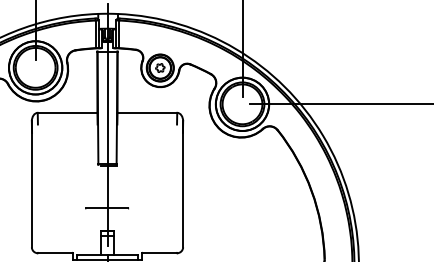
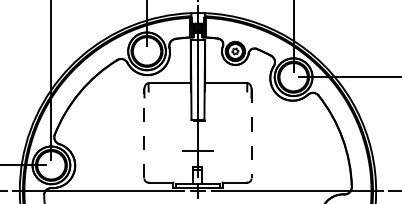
line: (32, 183) -> (144, 133), solid -> dashed
line: (183, 183) -> (251, 133), solid -> dashed

